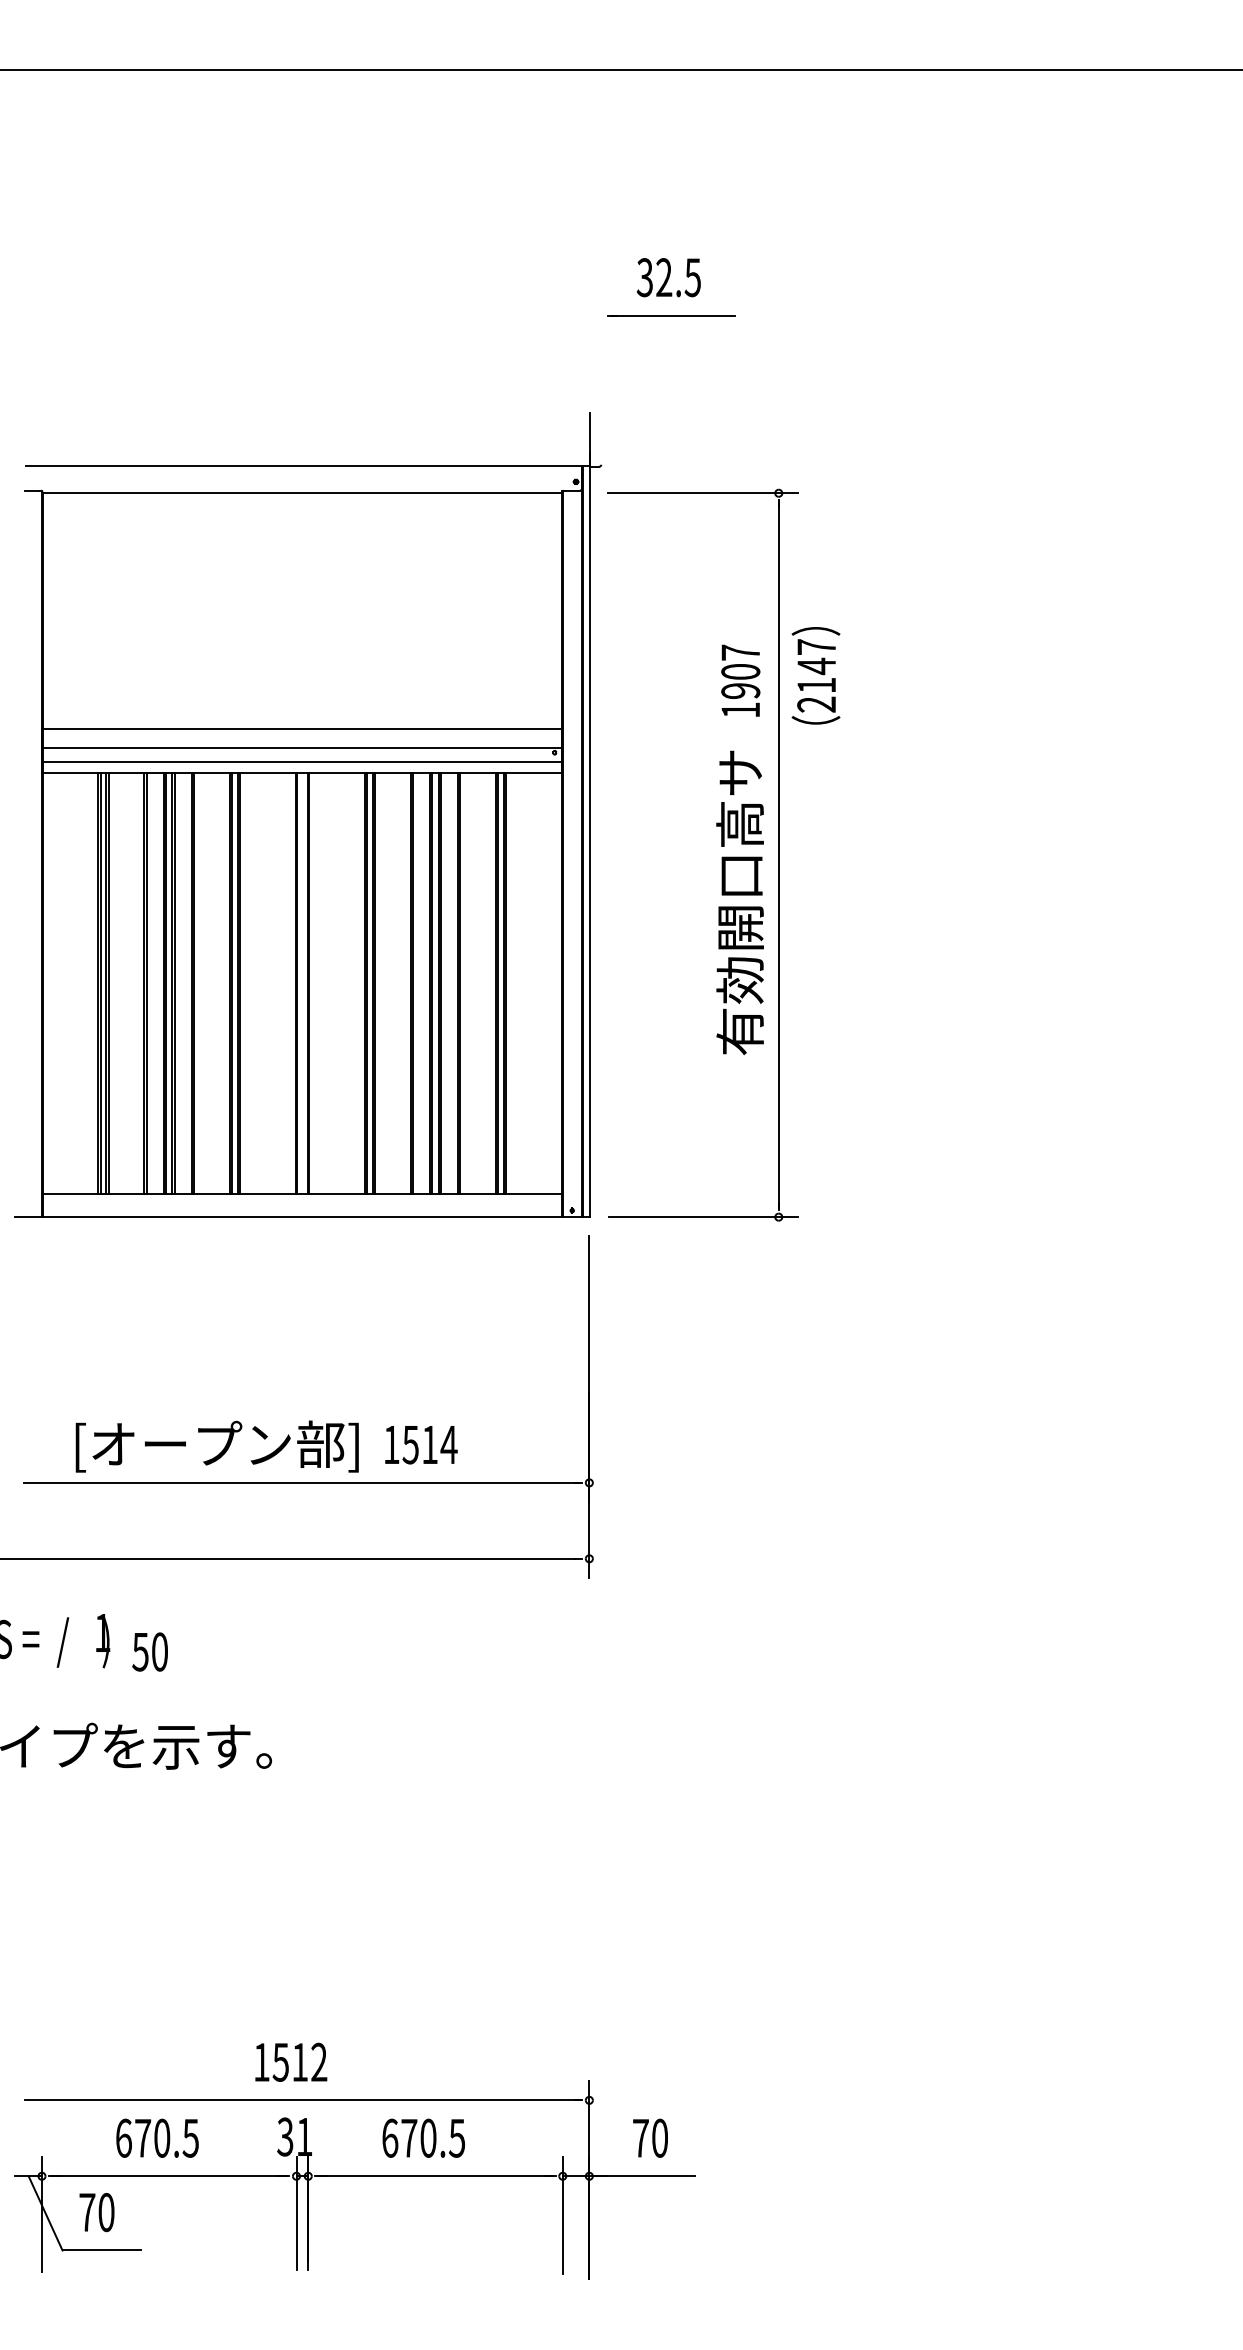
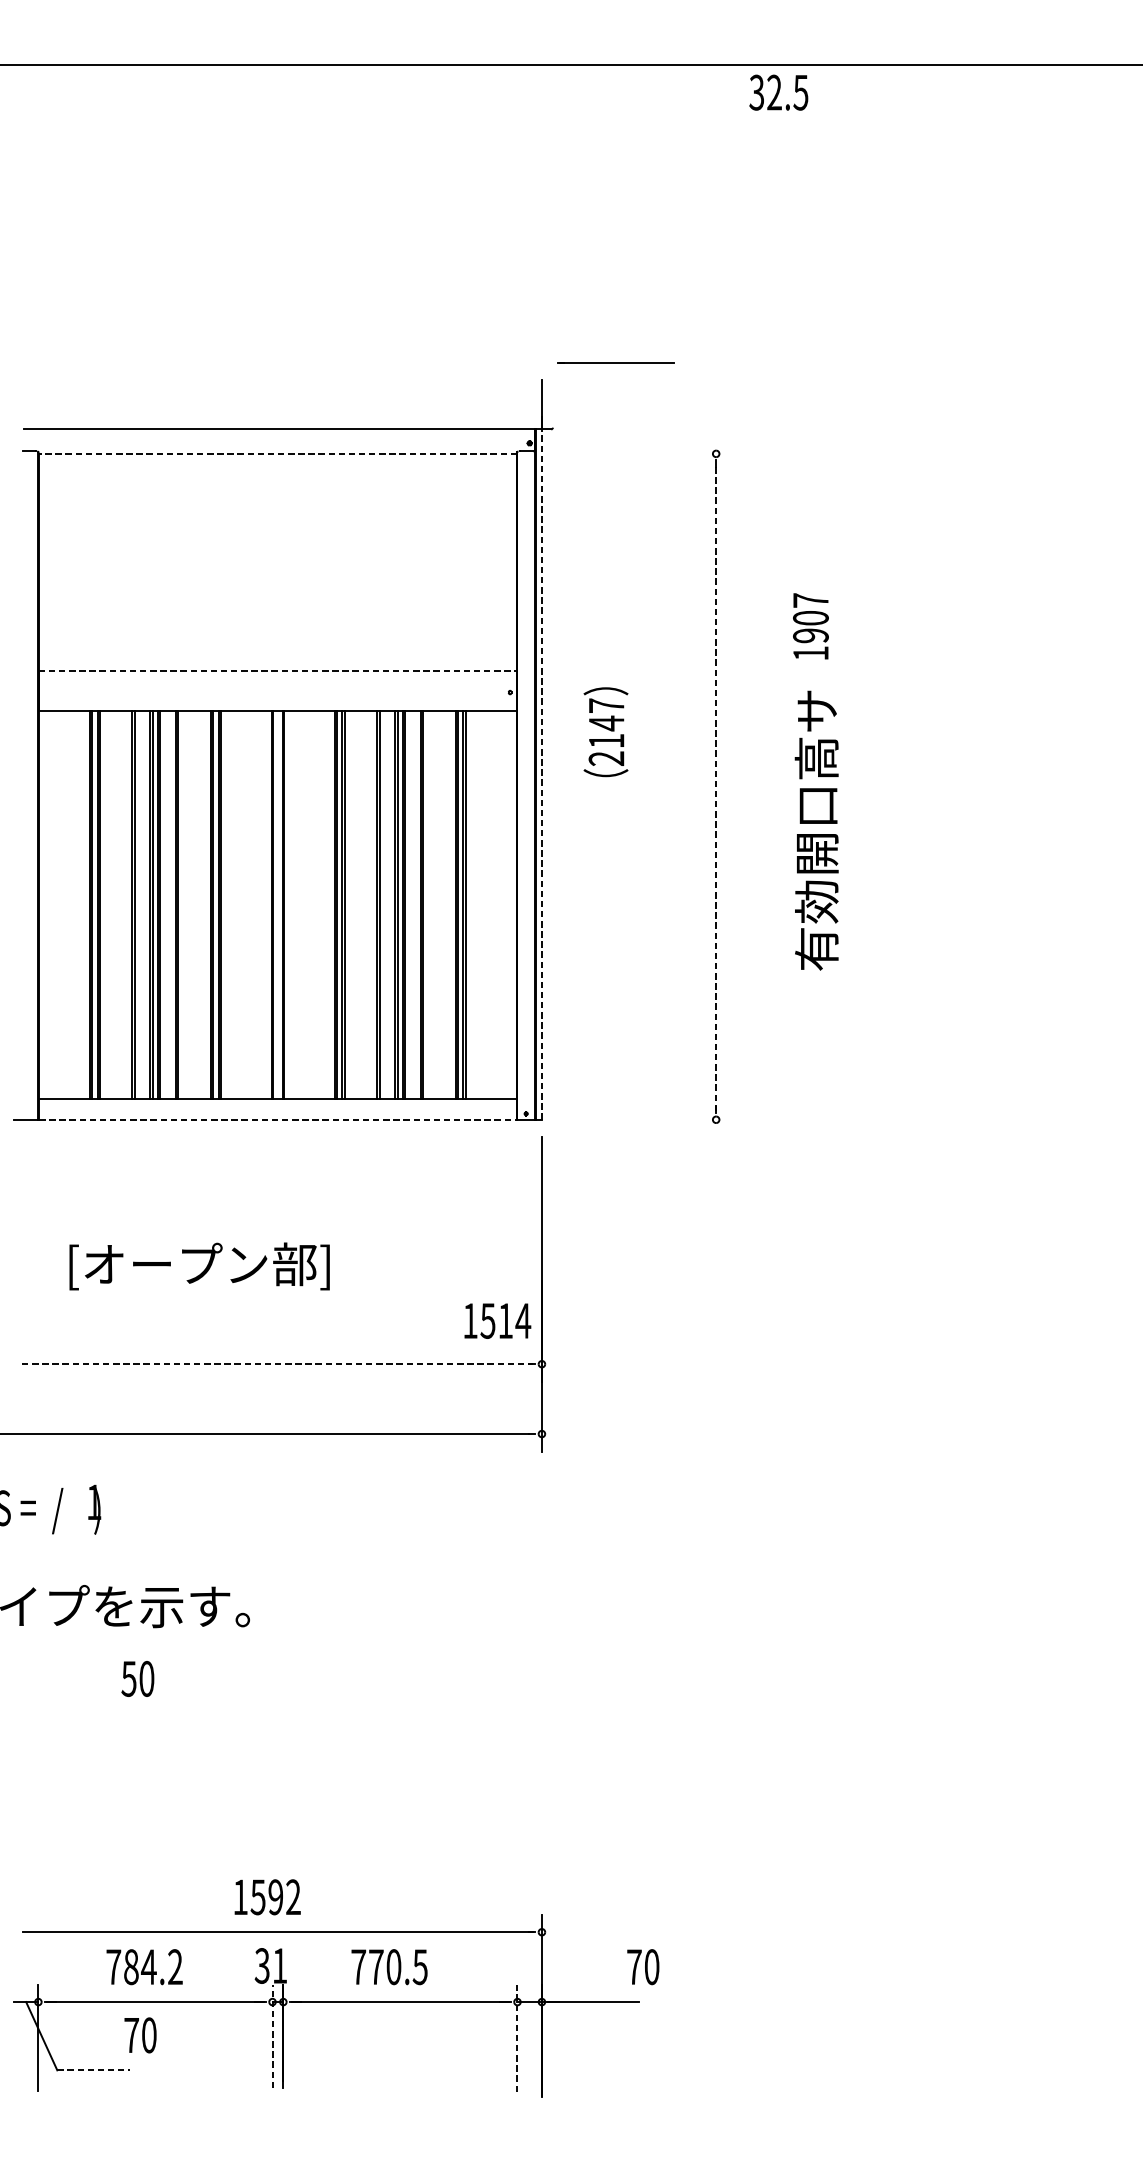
text: (668, 277) -> (778, 92), moved
line: (671, 315) -> (615, 363), moved
line: (302, 493) -> (278, 454), solid -> dashed
line: (702, 493) -> (646, 454), removed
text: (815, 675) -> (605, 731), moved
text: (740, 680) -> (810, 626), moved
line: (302, 729) -> (278, 671), solid -> dashed
line: (302, 748) -> (278, 688), removed
line: (302, 761) -> (278, 700), removed
line: (589, 841) -> (542, 774), solid -> dashed
line: (778, 854) -> (715, 786), solid -> dashed
text: (739, 902) -> (816, 830), moved
line: (302, 1217) -> (278, 1120), solid -> dashed
line: (702, 1217) -> (646, 1120), removed
text: (421, 1445) -> (497, 1321), moved
text: (216, 1446) -> (198, 1266), moved
line: (302, 1482) -> (278, 1363), solid -> dashed
text: (149, 1651) -> (137, 1678), moved
text: (299, 2061) -> (275, 1896), 1512 -> 1592
text: (157, 2137) -> (144, 1966), 670.5 -> 784.2
text: (390, 2137) -> (359, 1966), 670.5 -> 770.5
text: (650, 2137) -> (643, 1966), moved
text: (96, 2212) -> (140, 2035), moved
line: (296, 2213) -> (272, 2036), solid -> dashed
line: (562, 2215) -> (517, 2038), solid -> dashed
line: (102, 2250) -> (94, 2070), solid -> dashed

